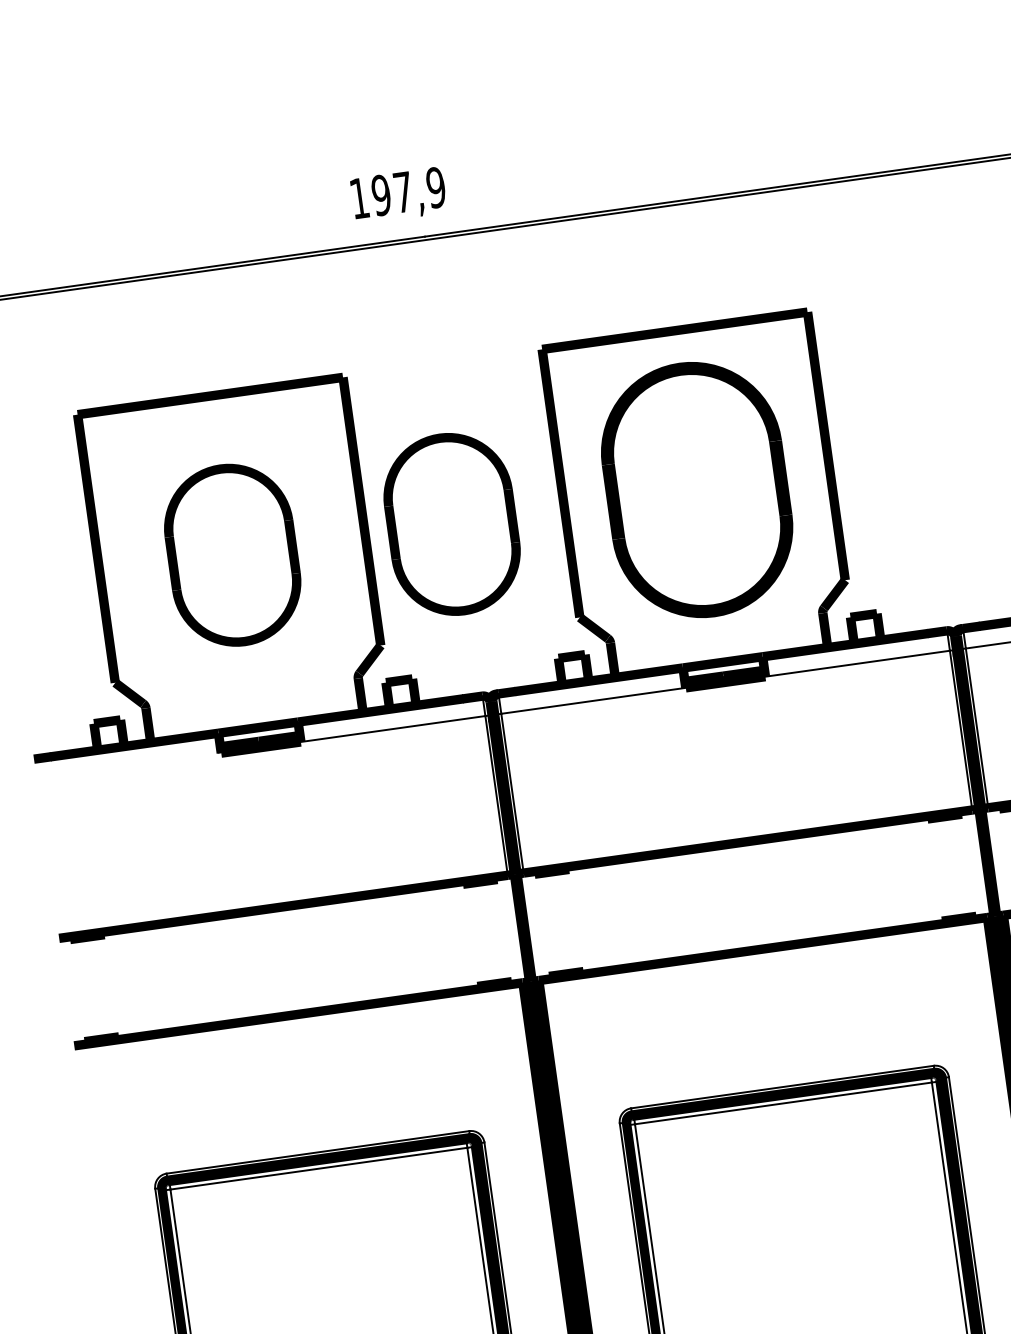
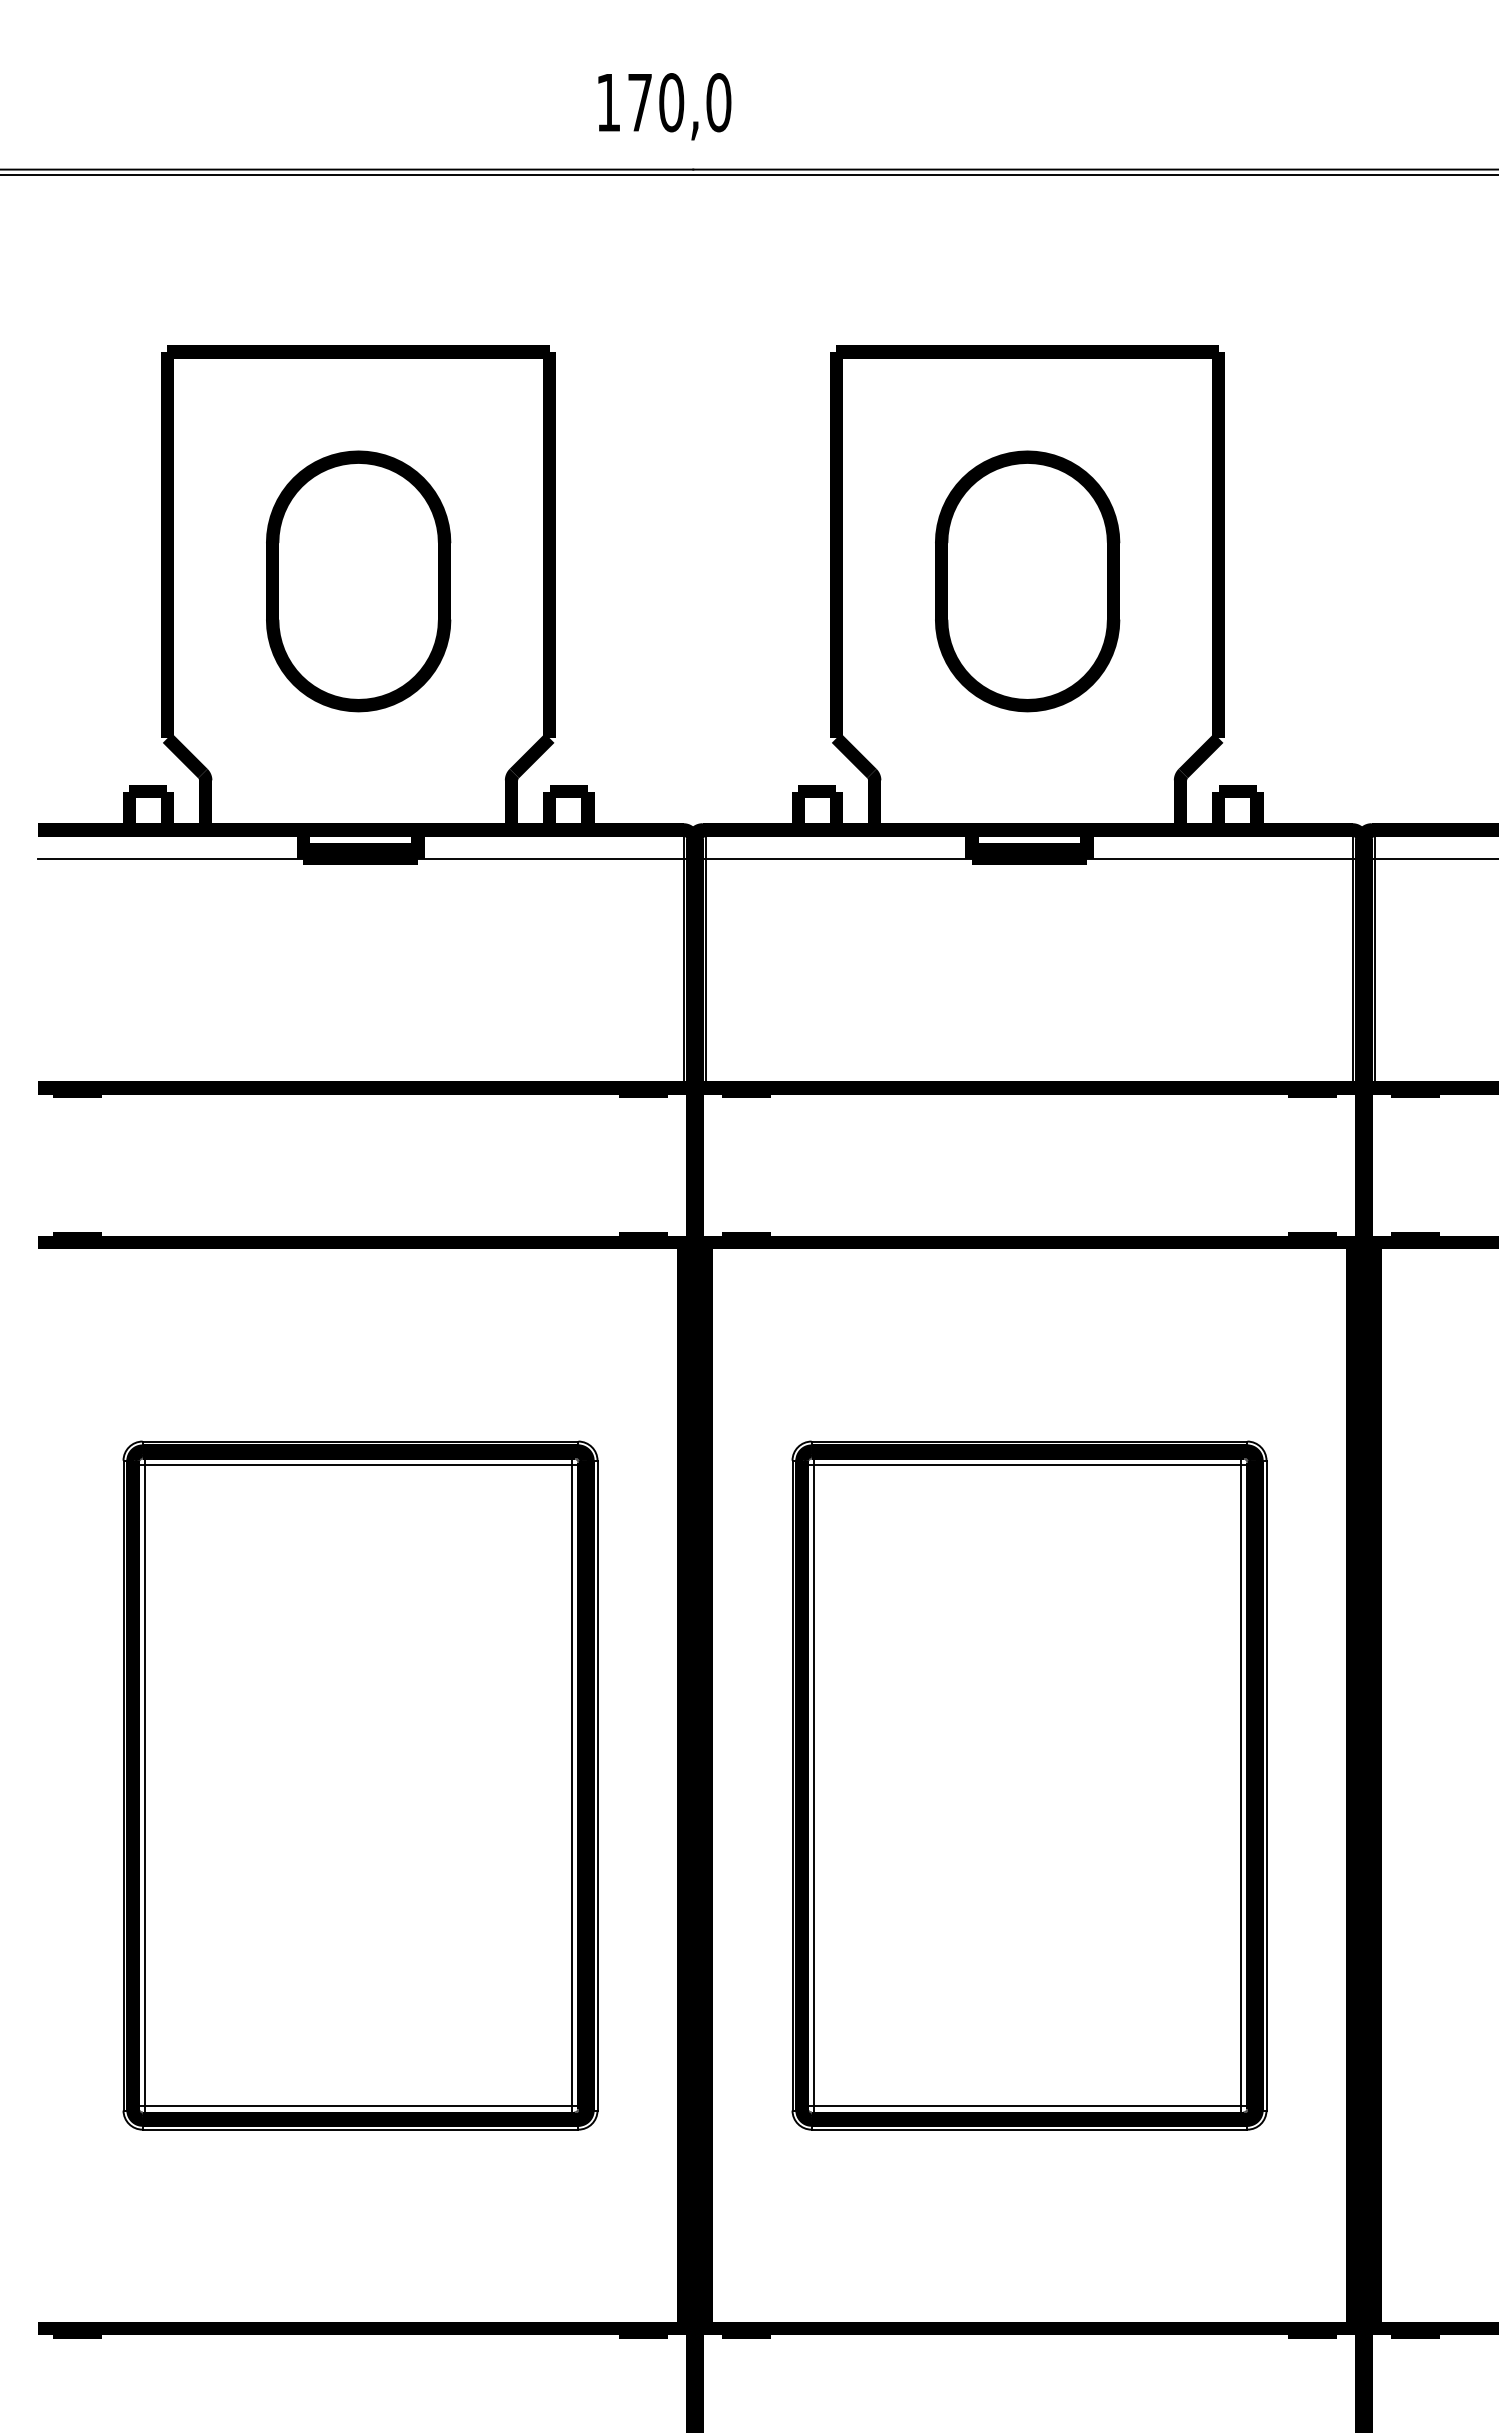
text: (408, 191) -> (679, 102), 197,9 -> 170,0
part: (697, 490) -> (1027, 581), size x0.71
part: (452, 524) -> (674, 581), removed
line: (129, 766) -> (170, 858), added

